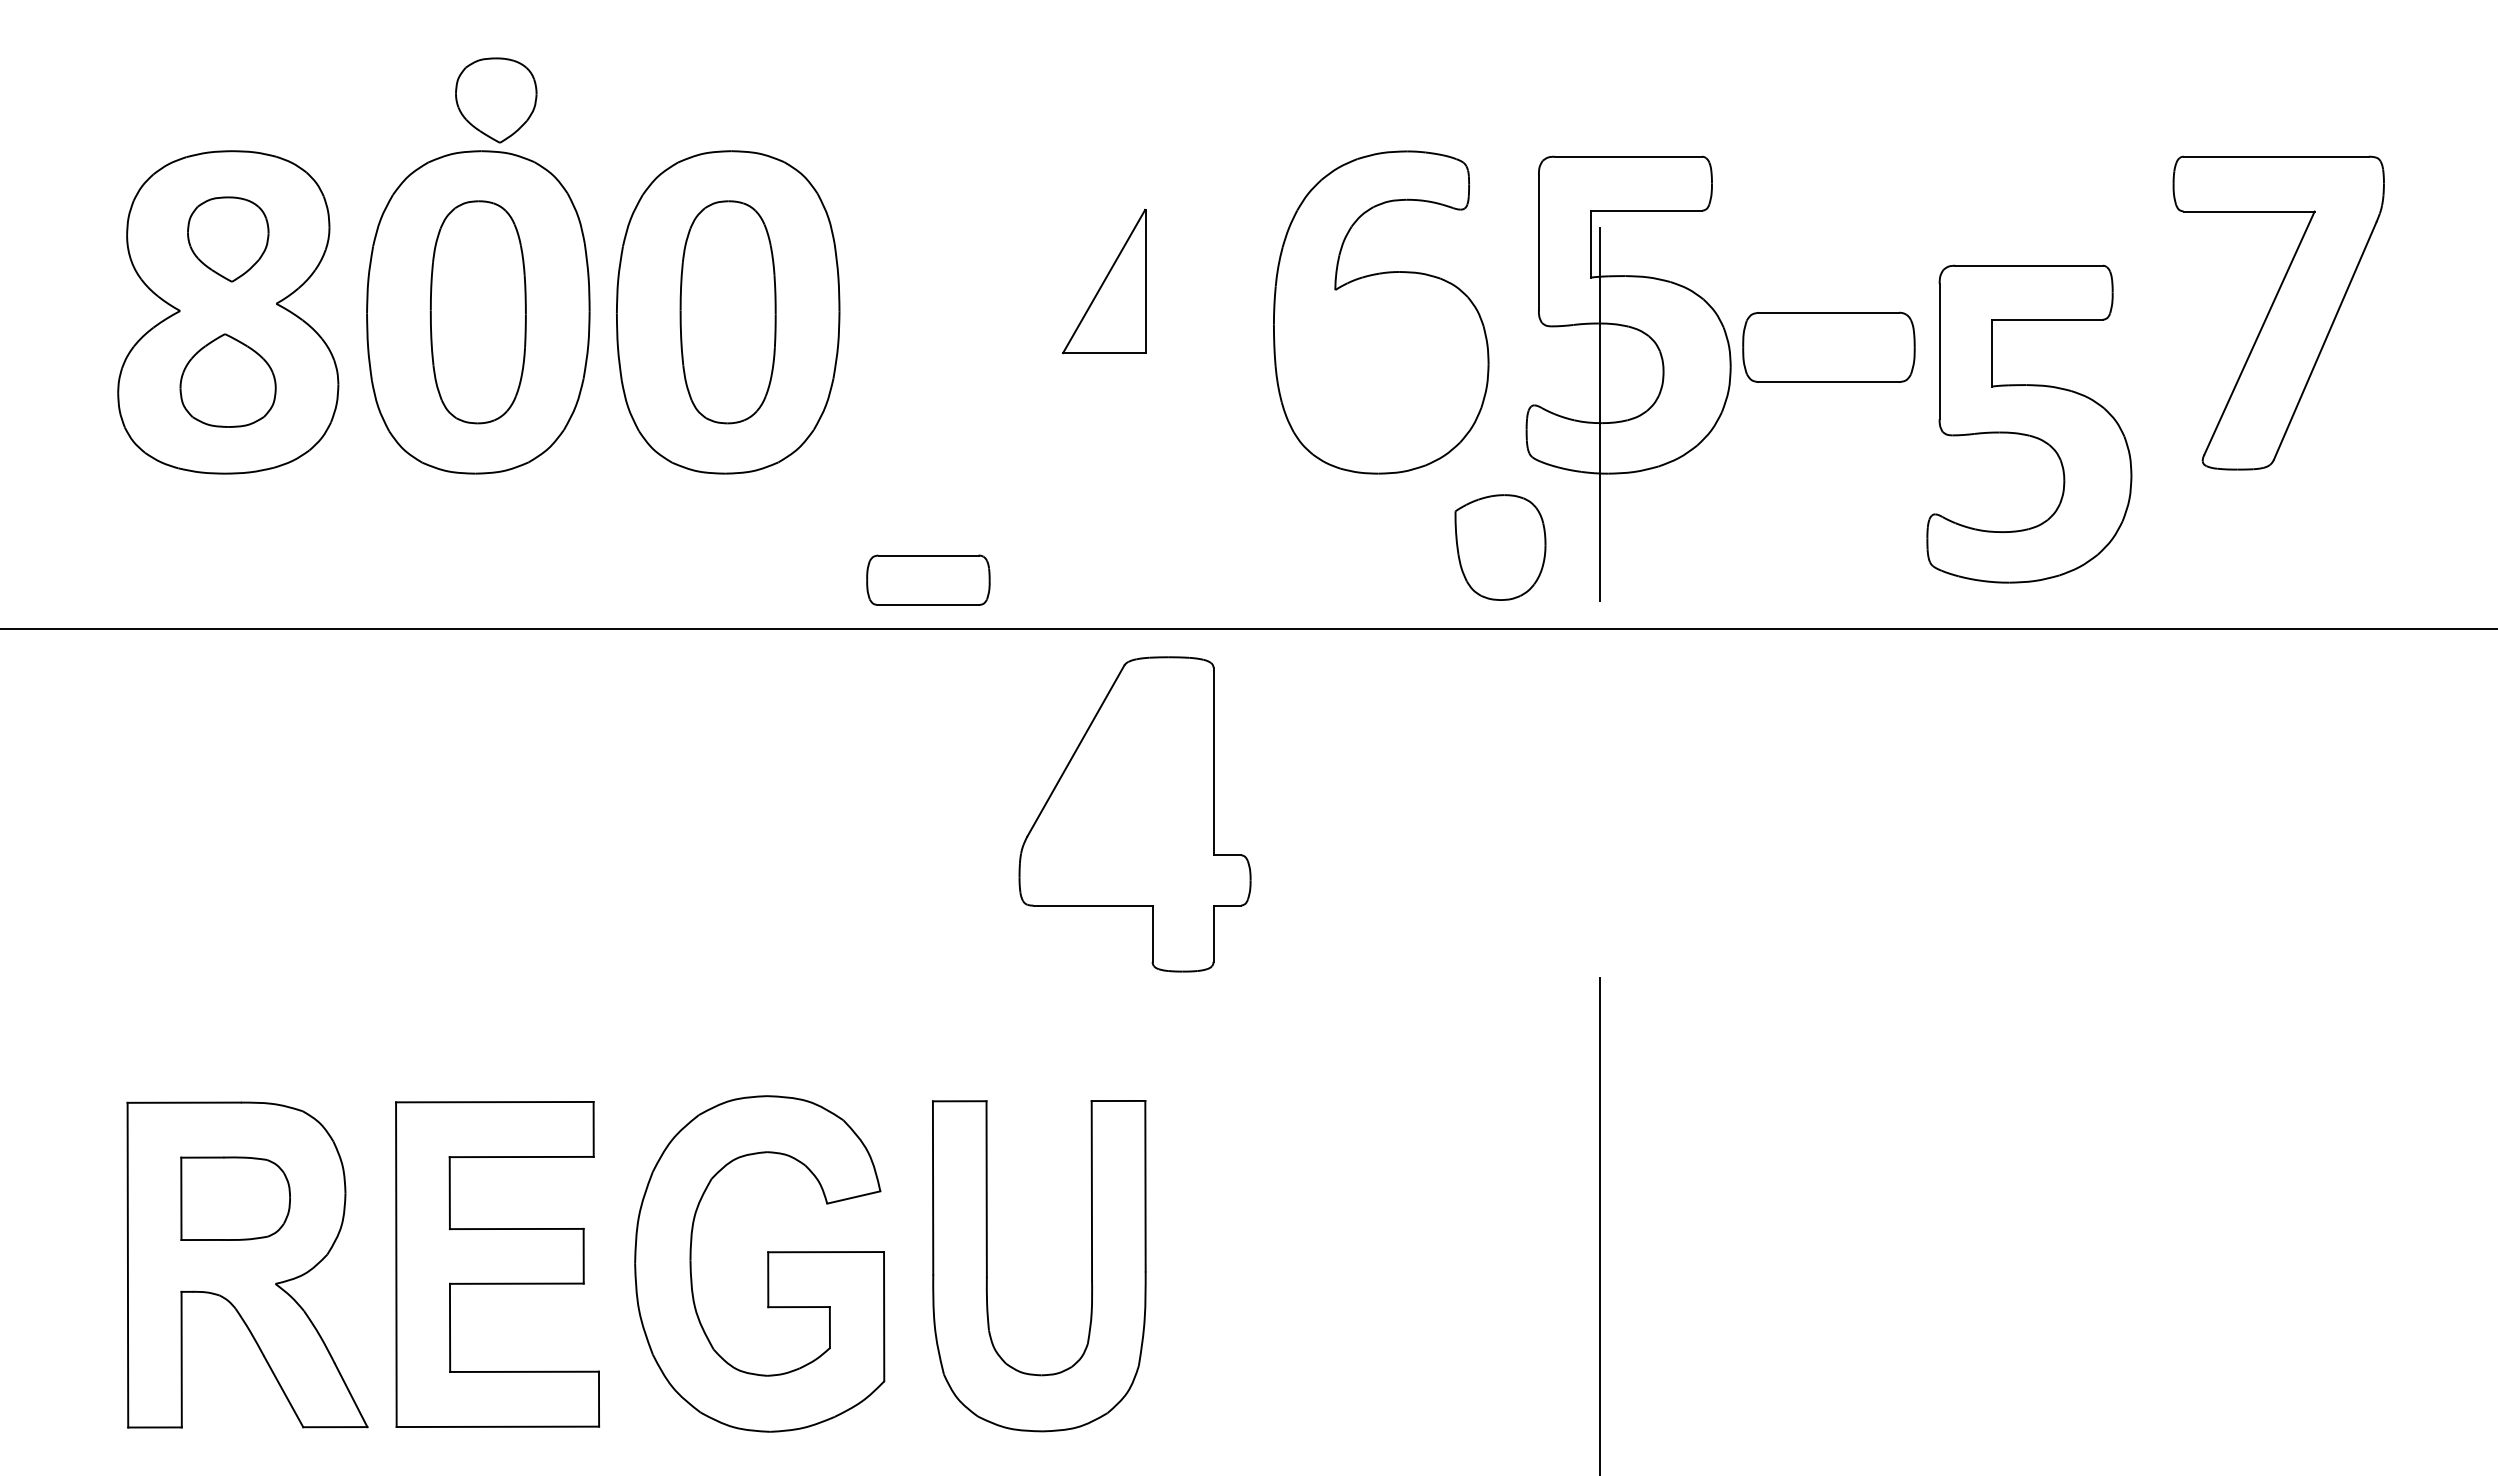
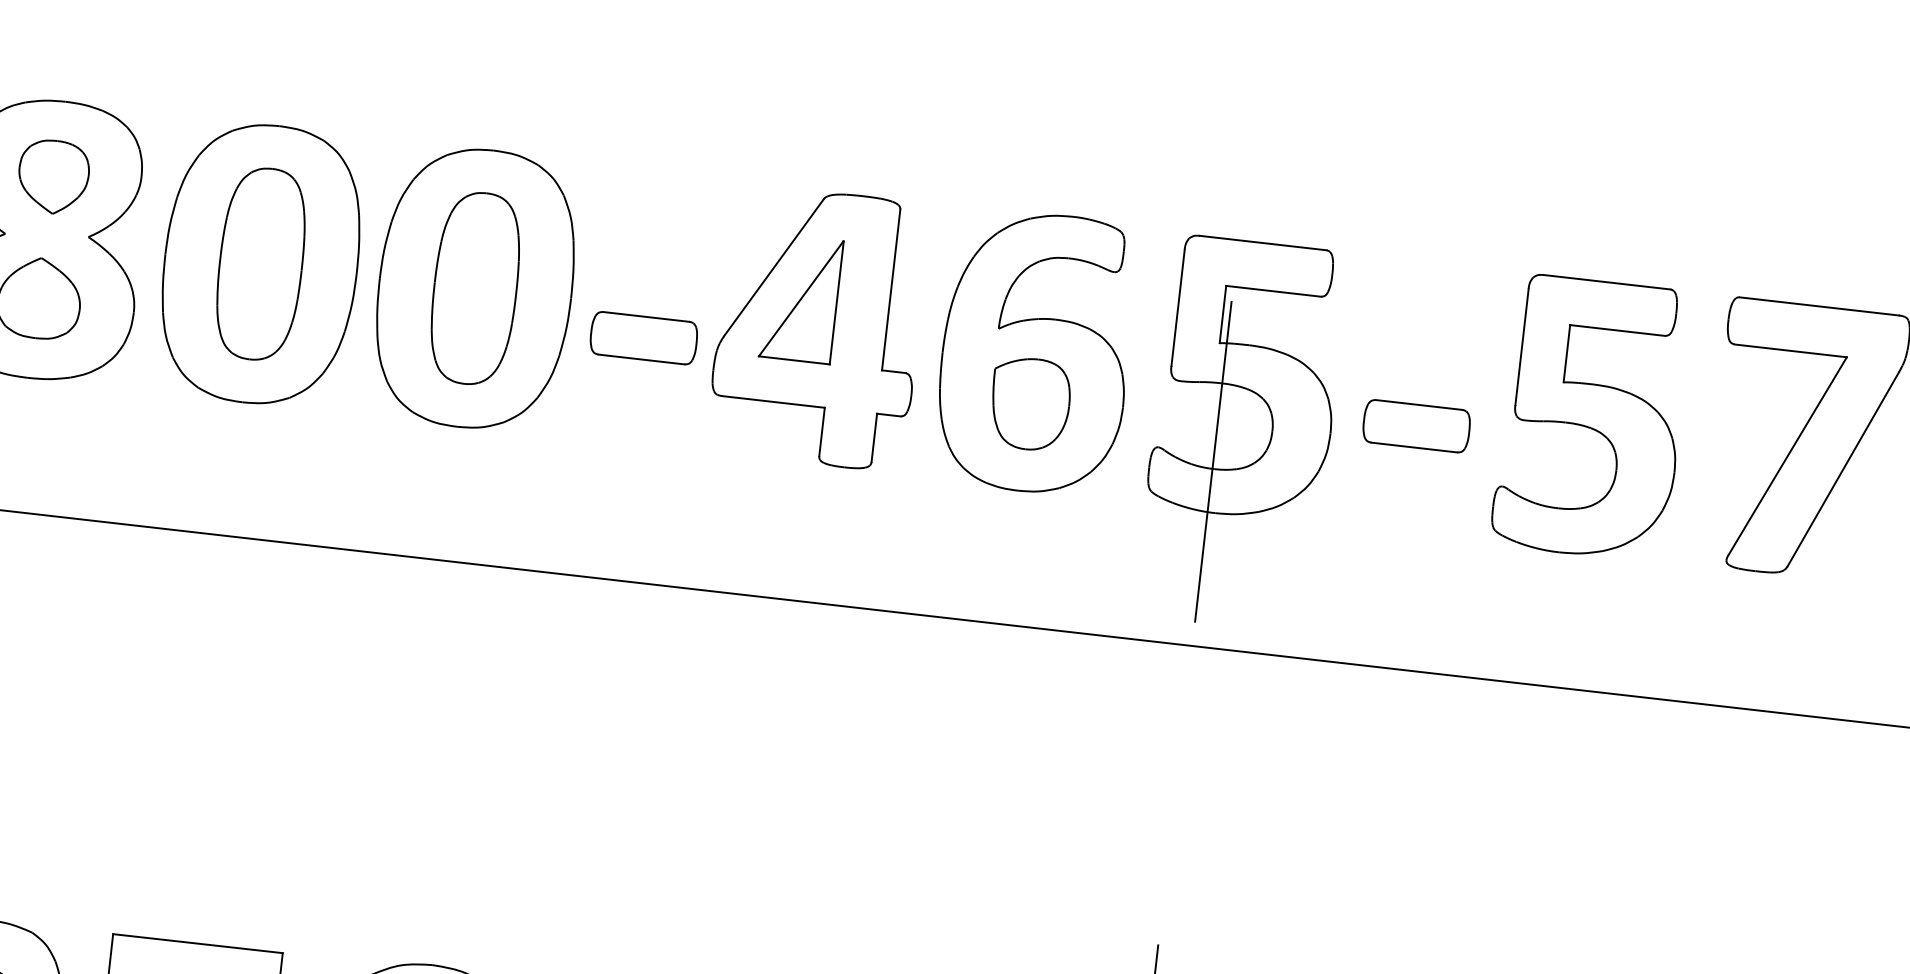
part: (496, 100) -> (297, 84), removed
part: (1828, 346) -> (1416, 425), size x0.71
part: (2029, 423) -> (1592, 417), moved
part: (1500, 547) -> (1030, 404), moved
part: (928, 579) -> (644, 337), moved
part: (1134, 814) -> (818, 327), moved

